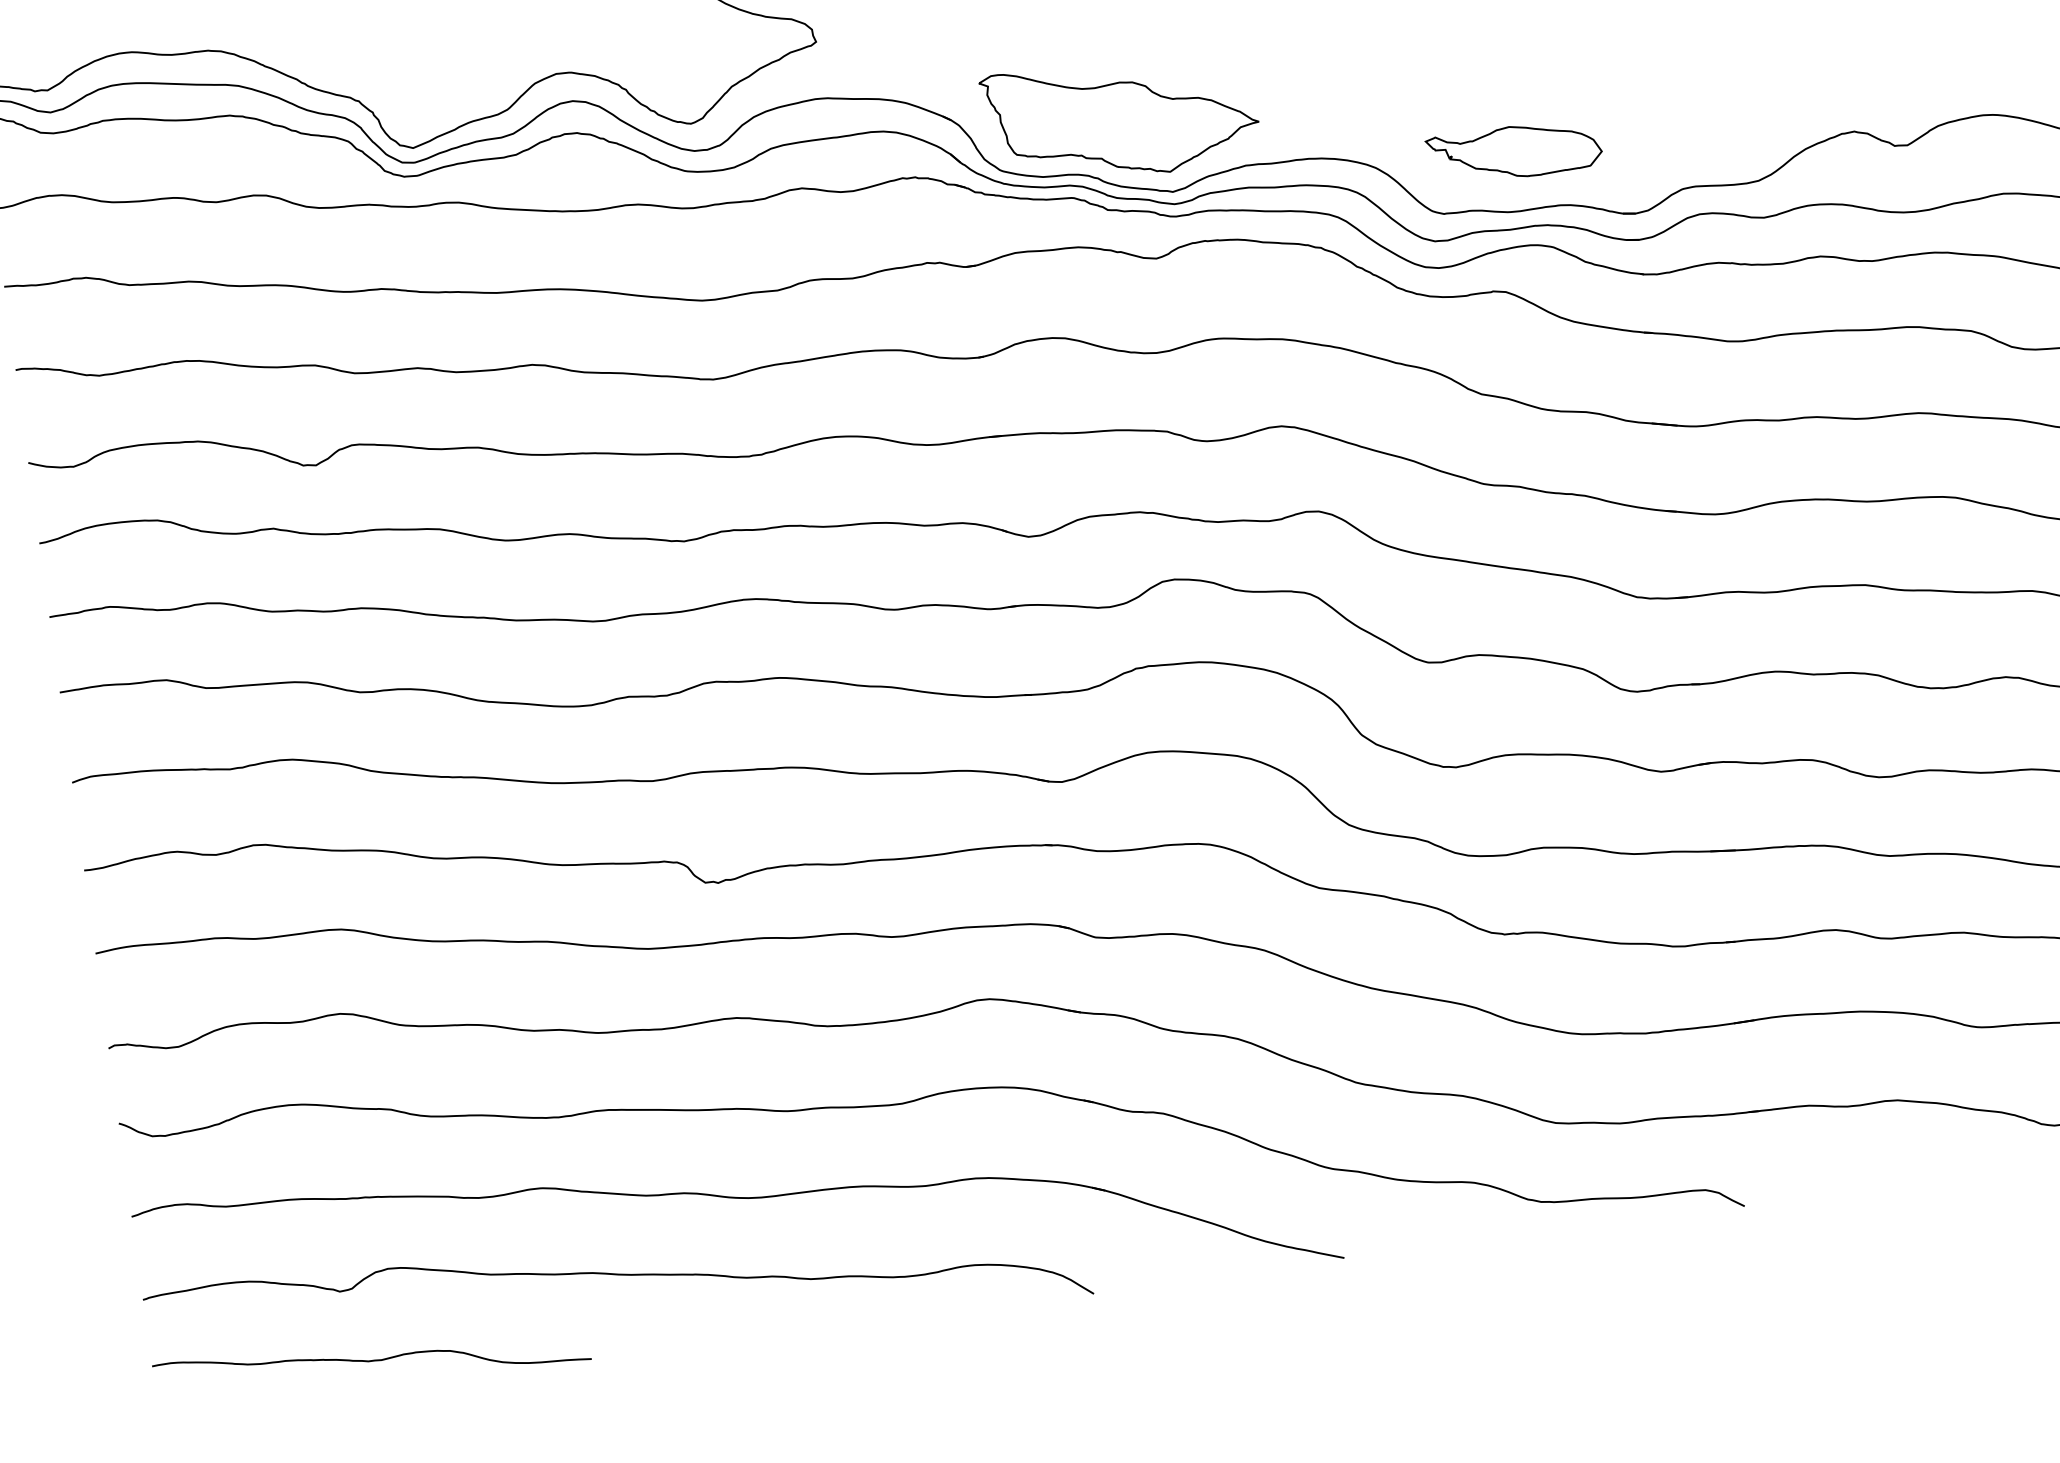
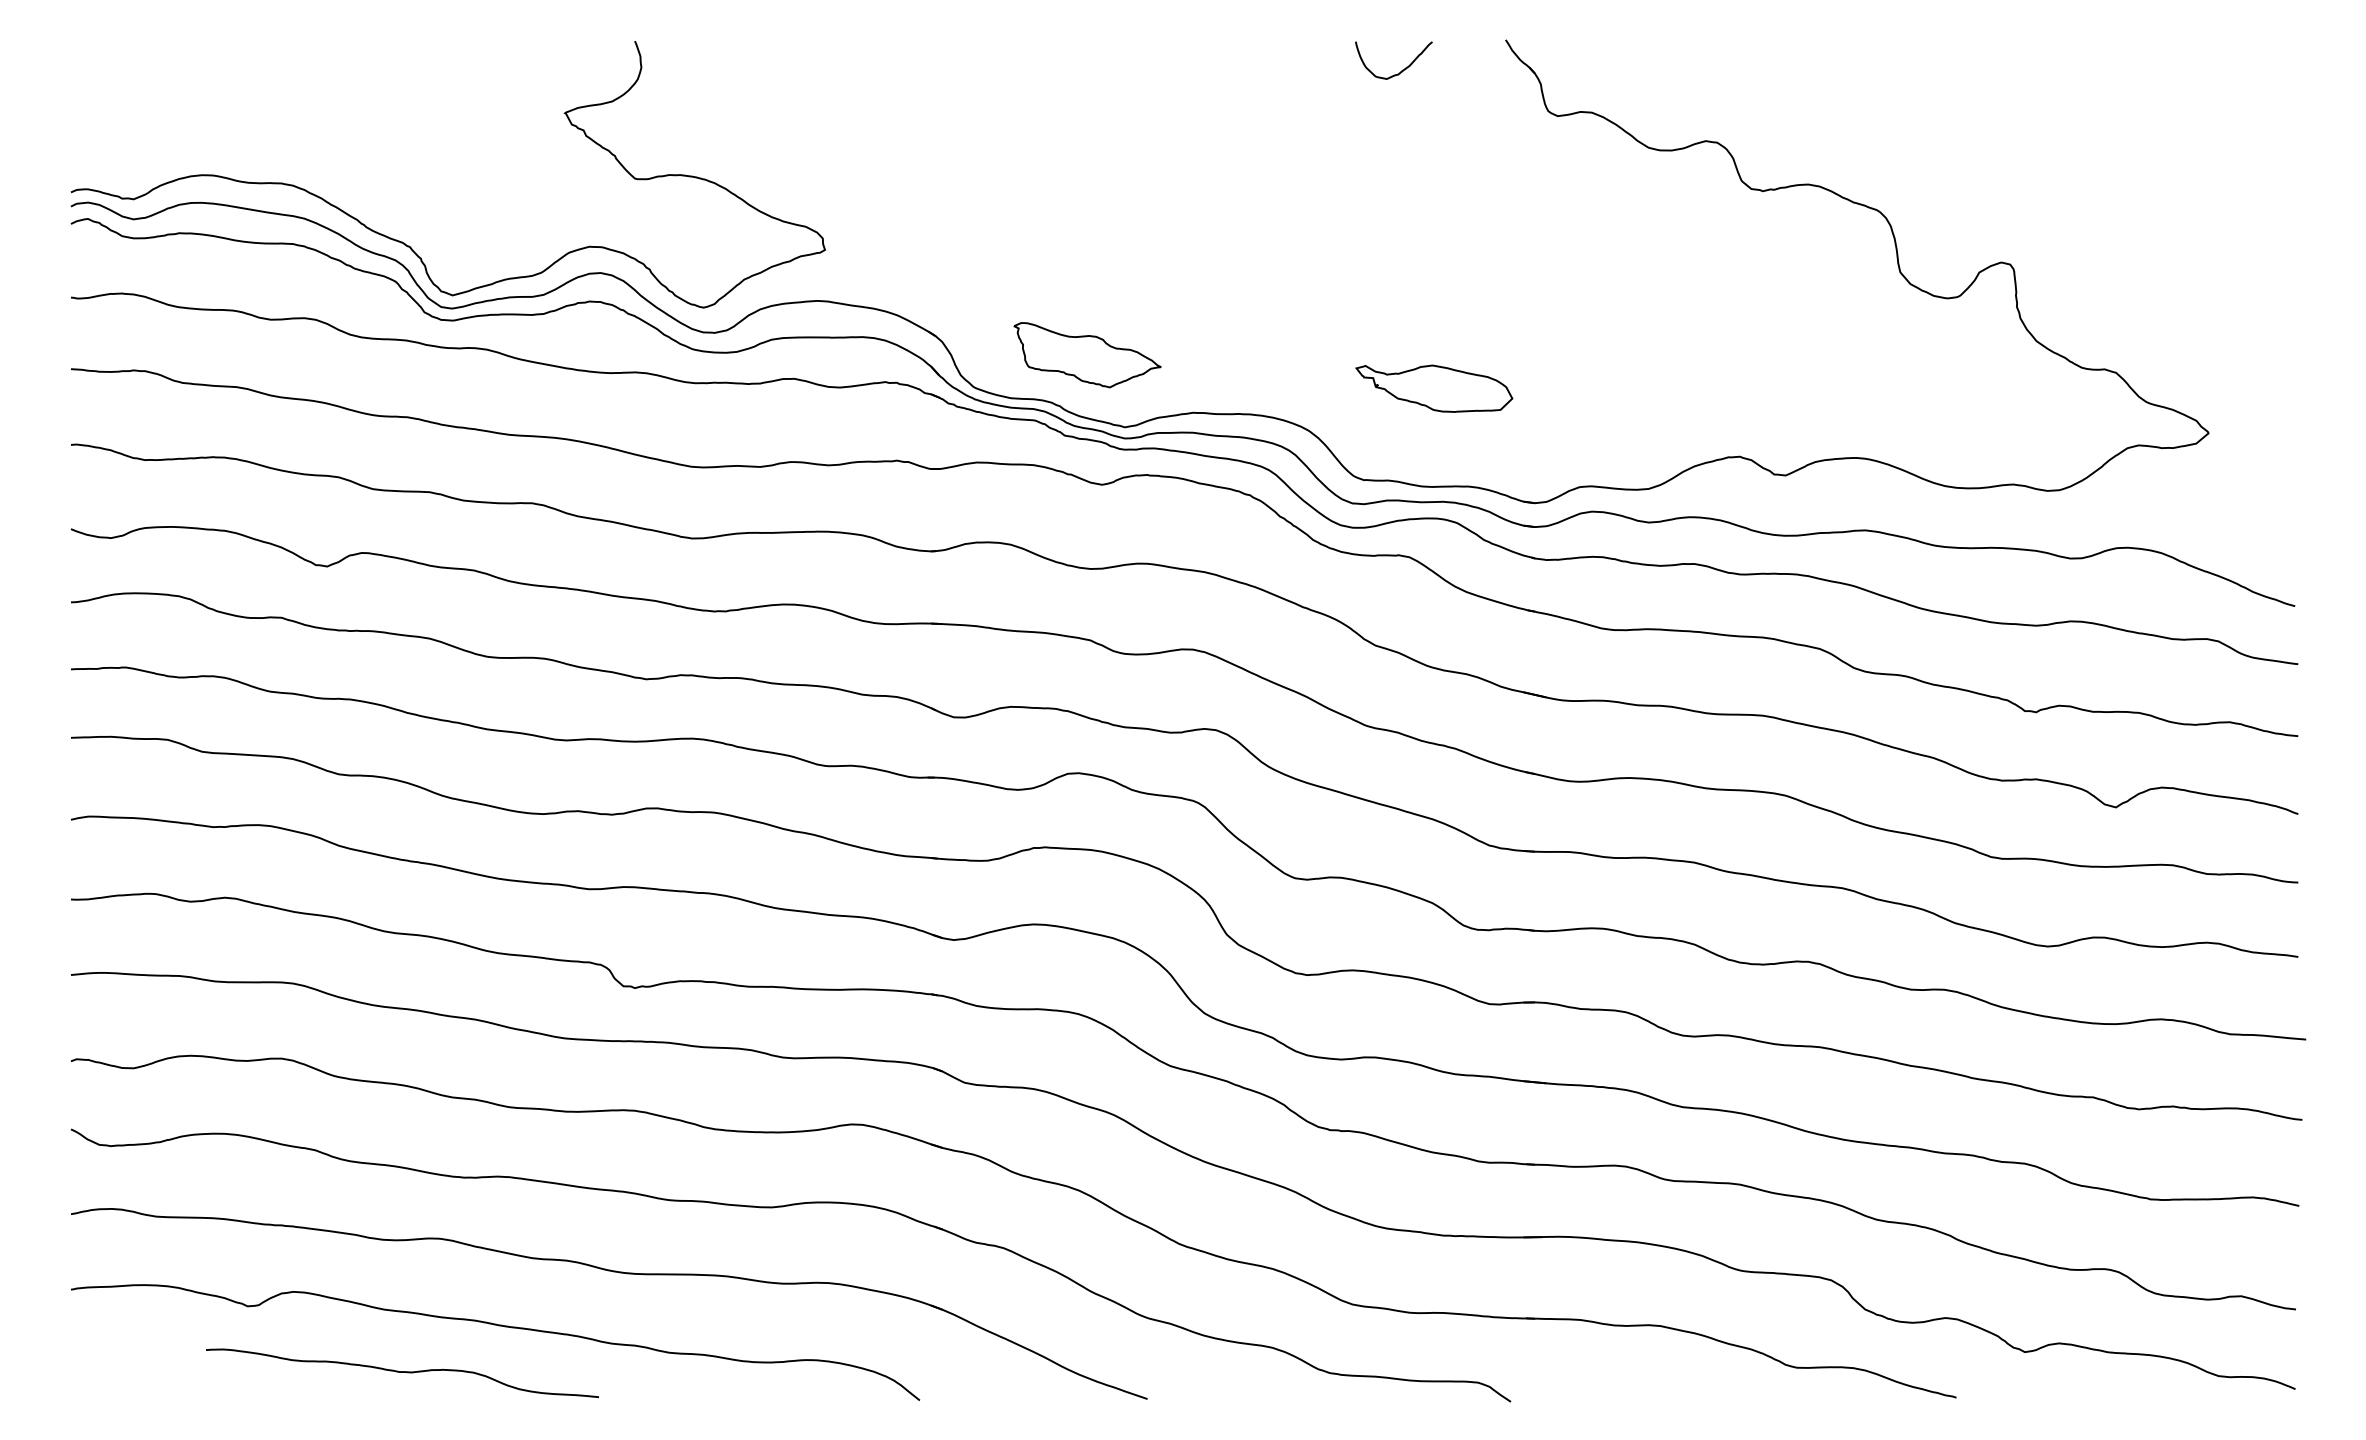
part: (1120, 117) -> (1087, 354), size x0.6
part: (1514, 152) -> (1434, 388), moved
curve: (371, 1361) -> (402, 1372), moved

